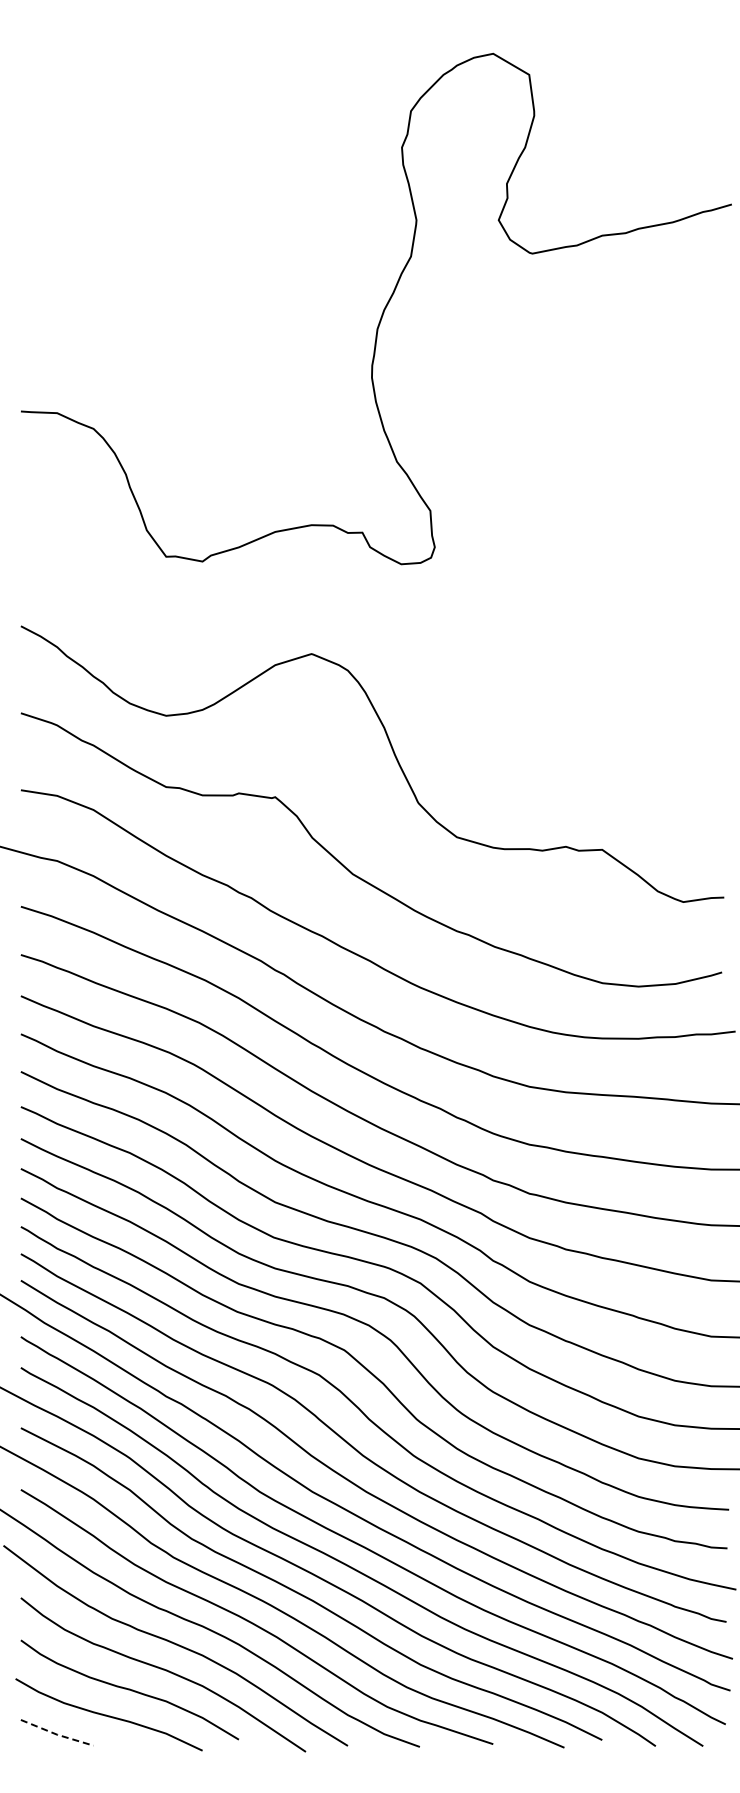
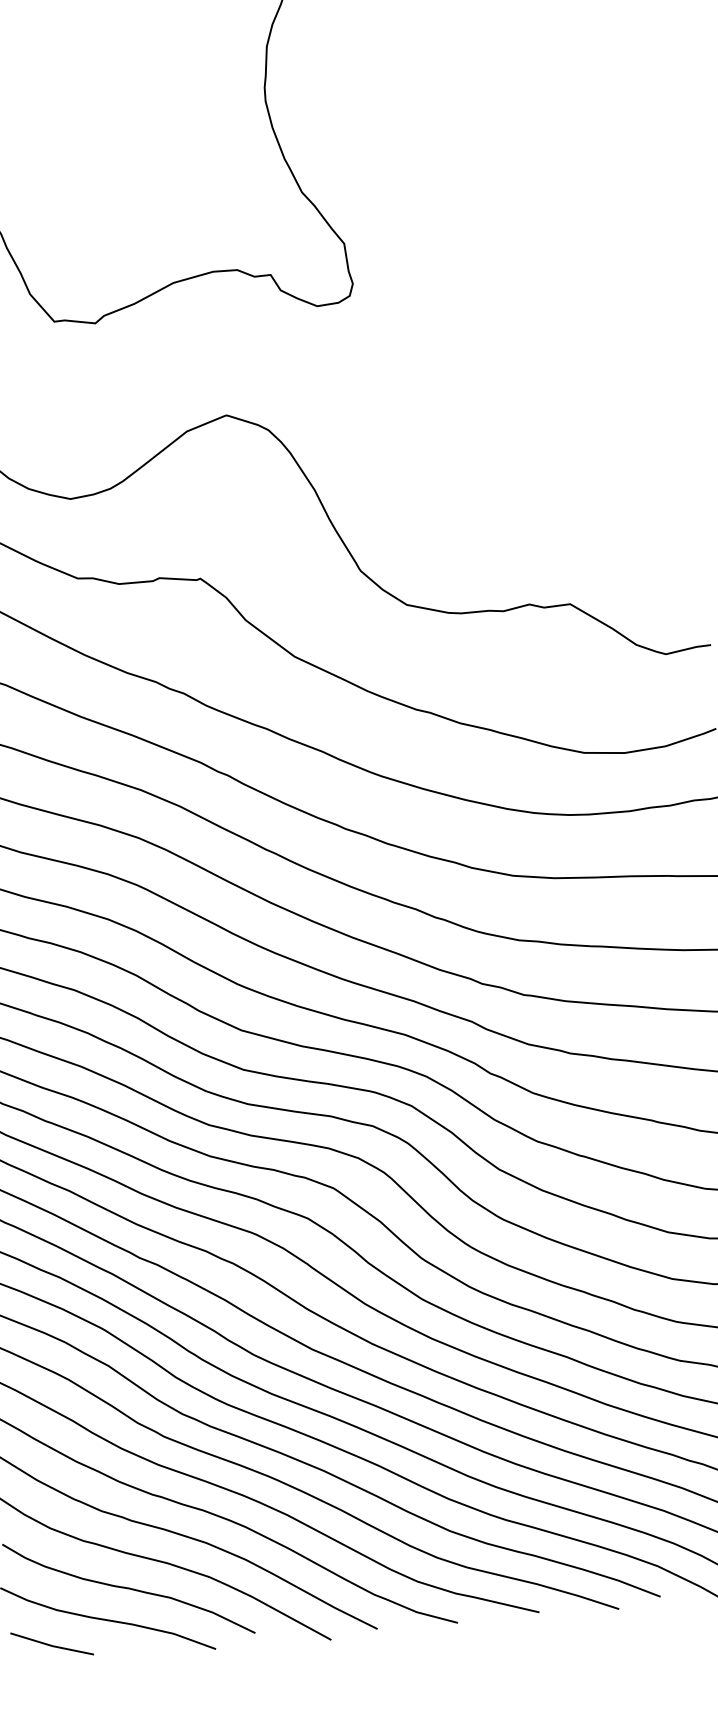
line: (57, 1734) -> (52, 1645), dashed -> solid

